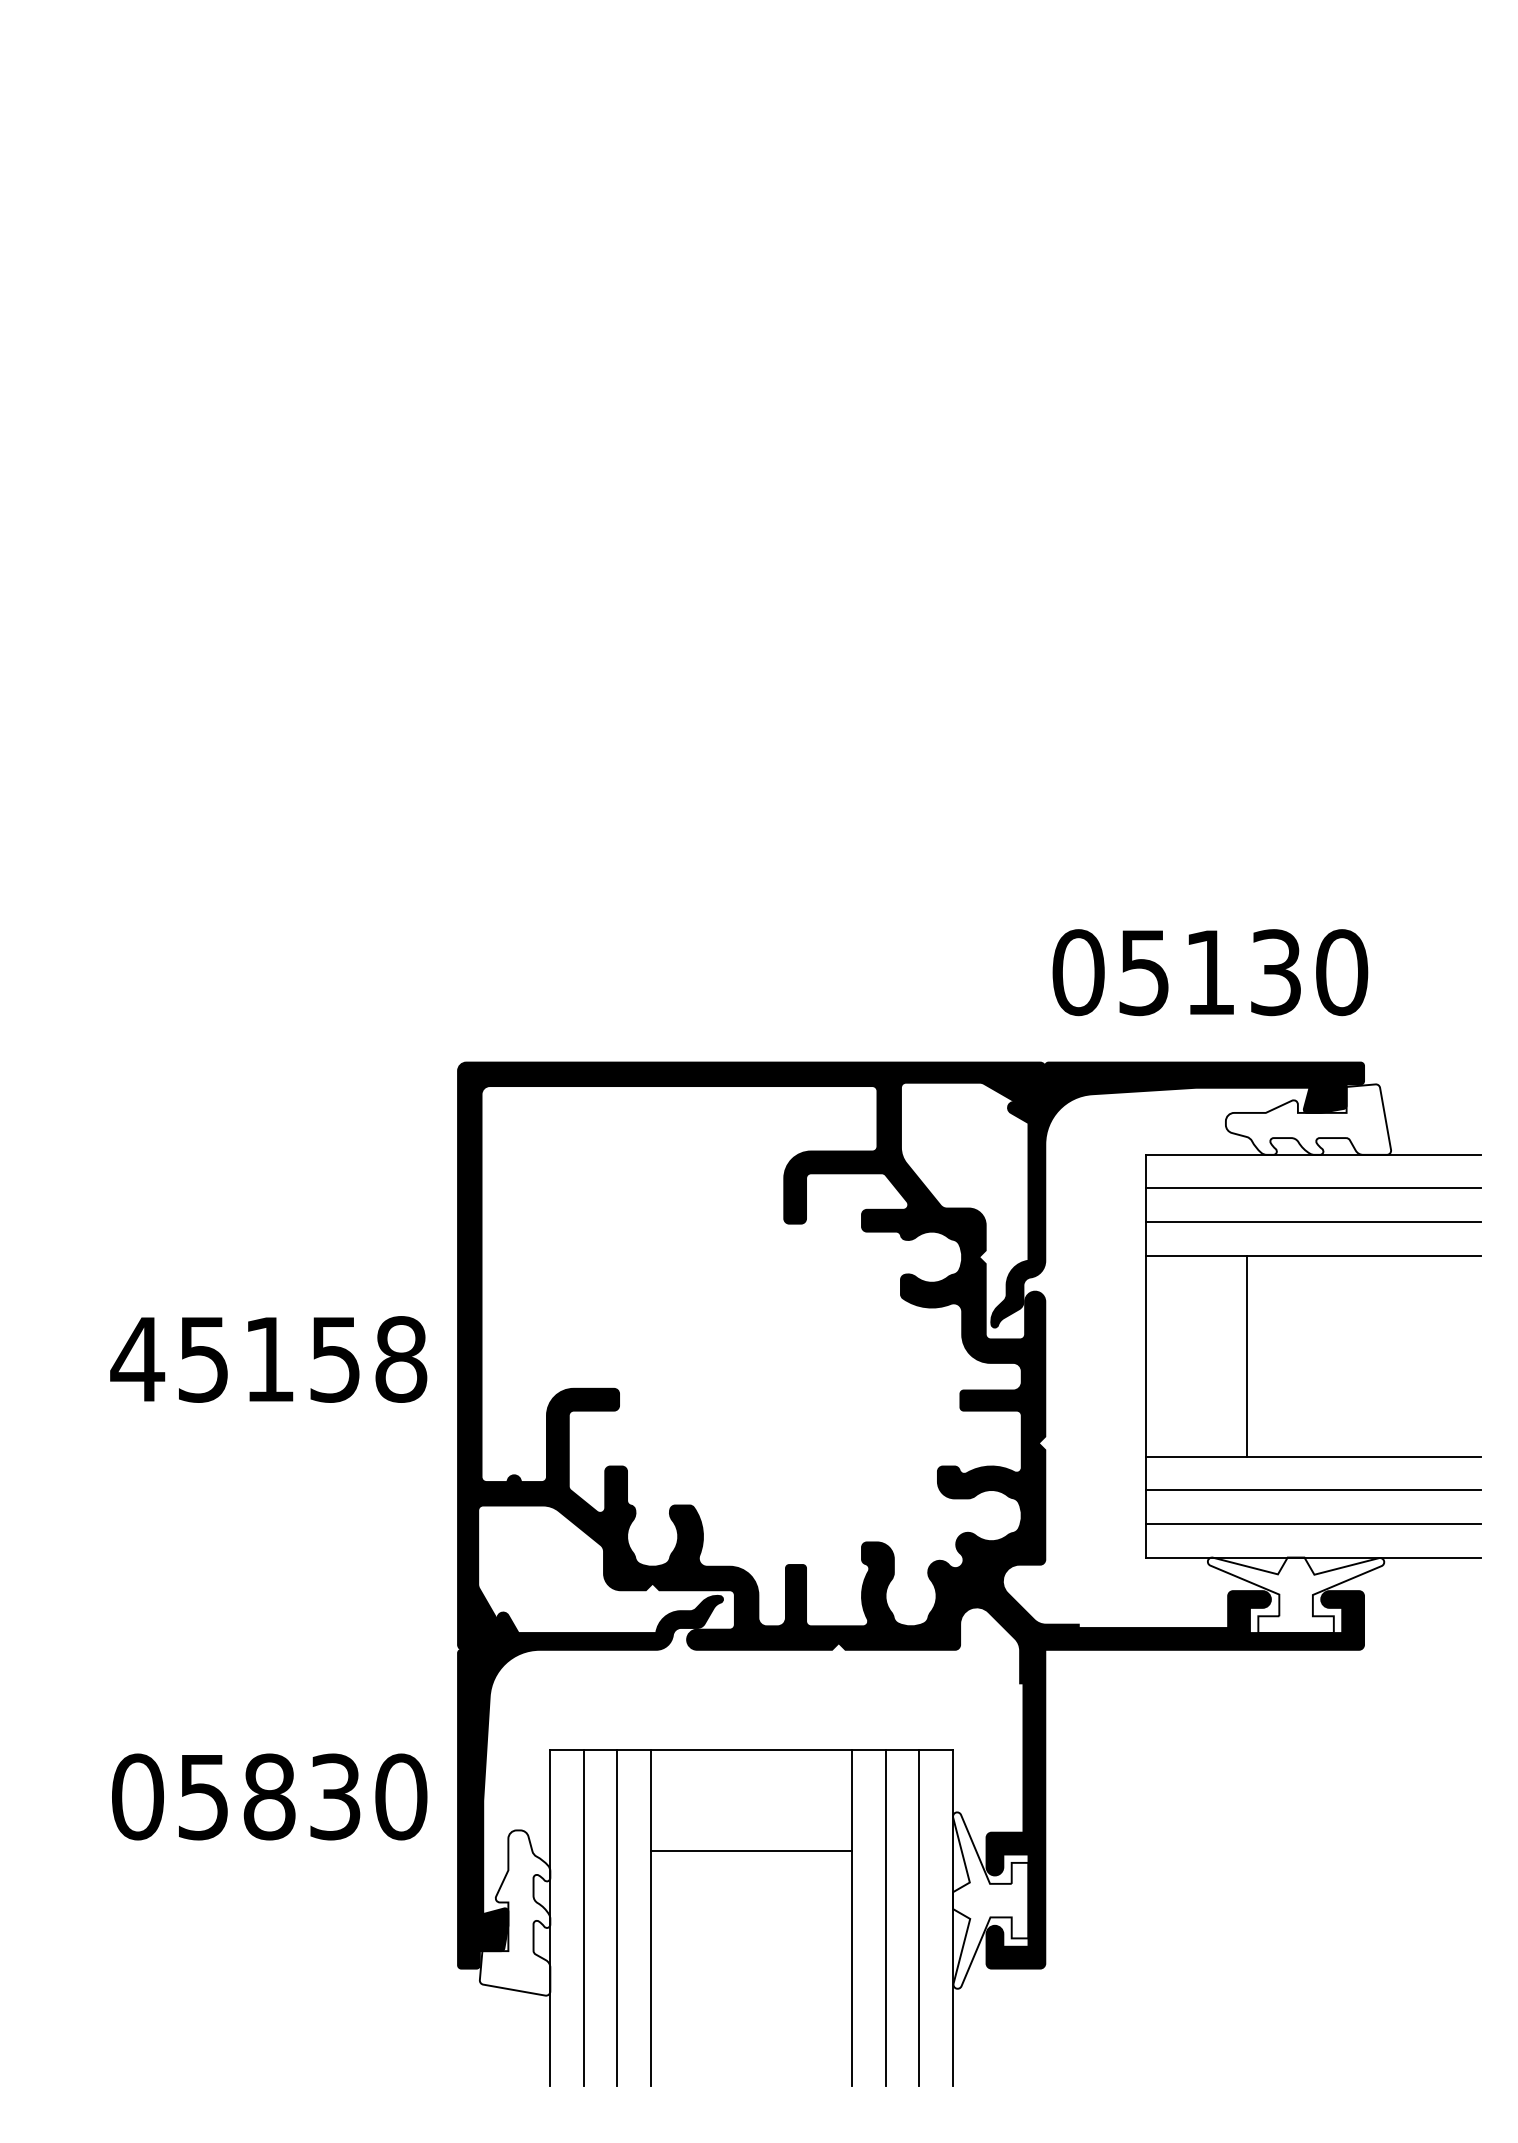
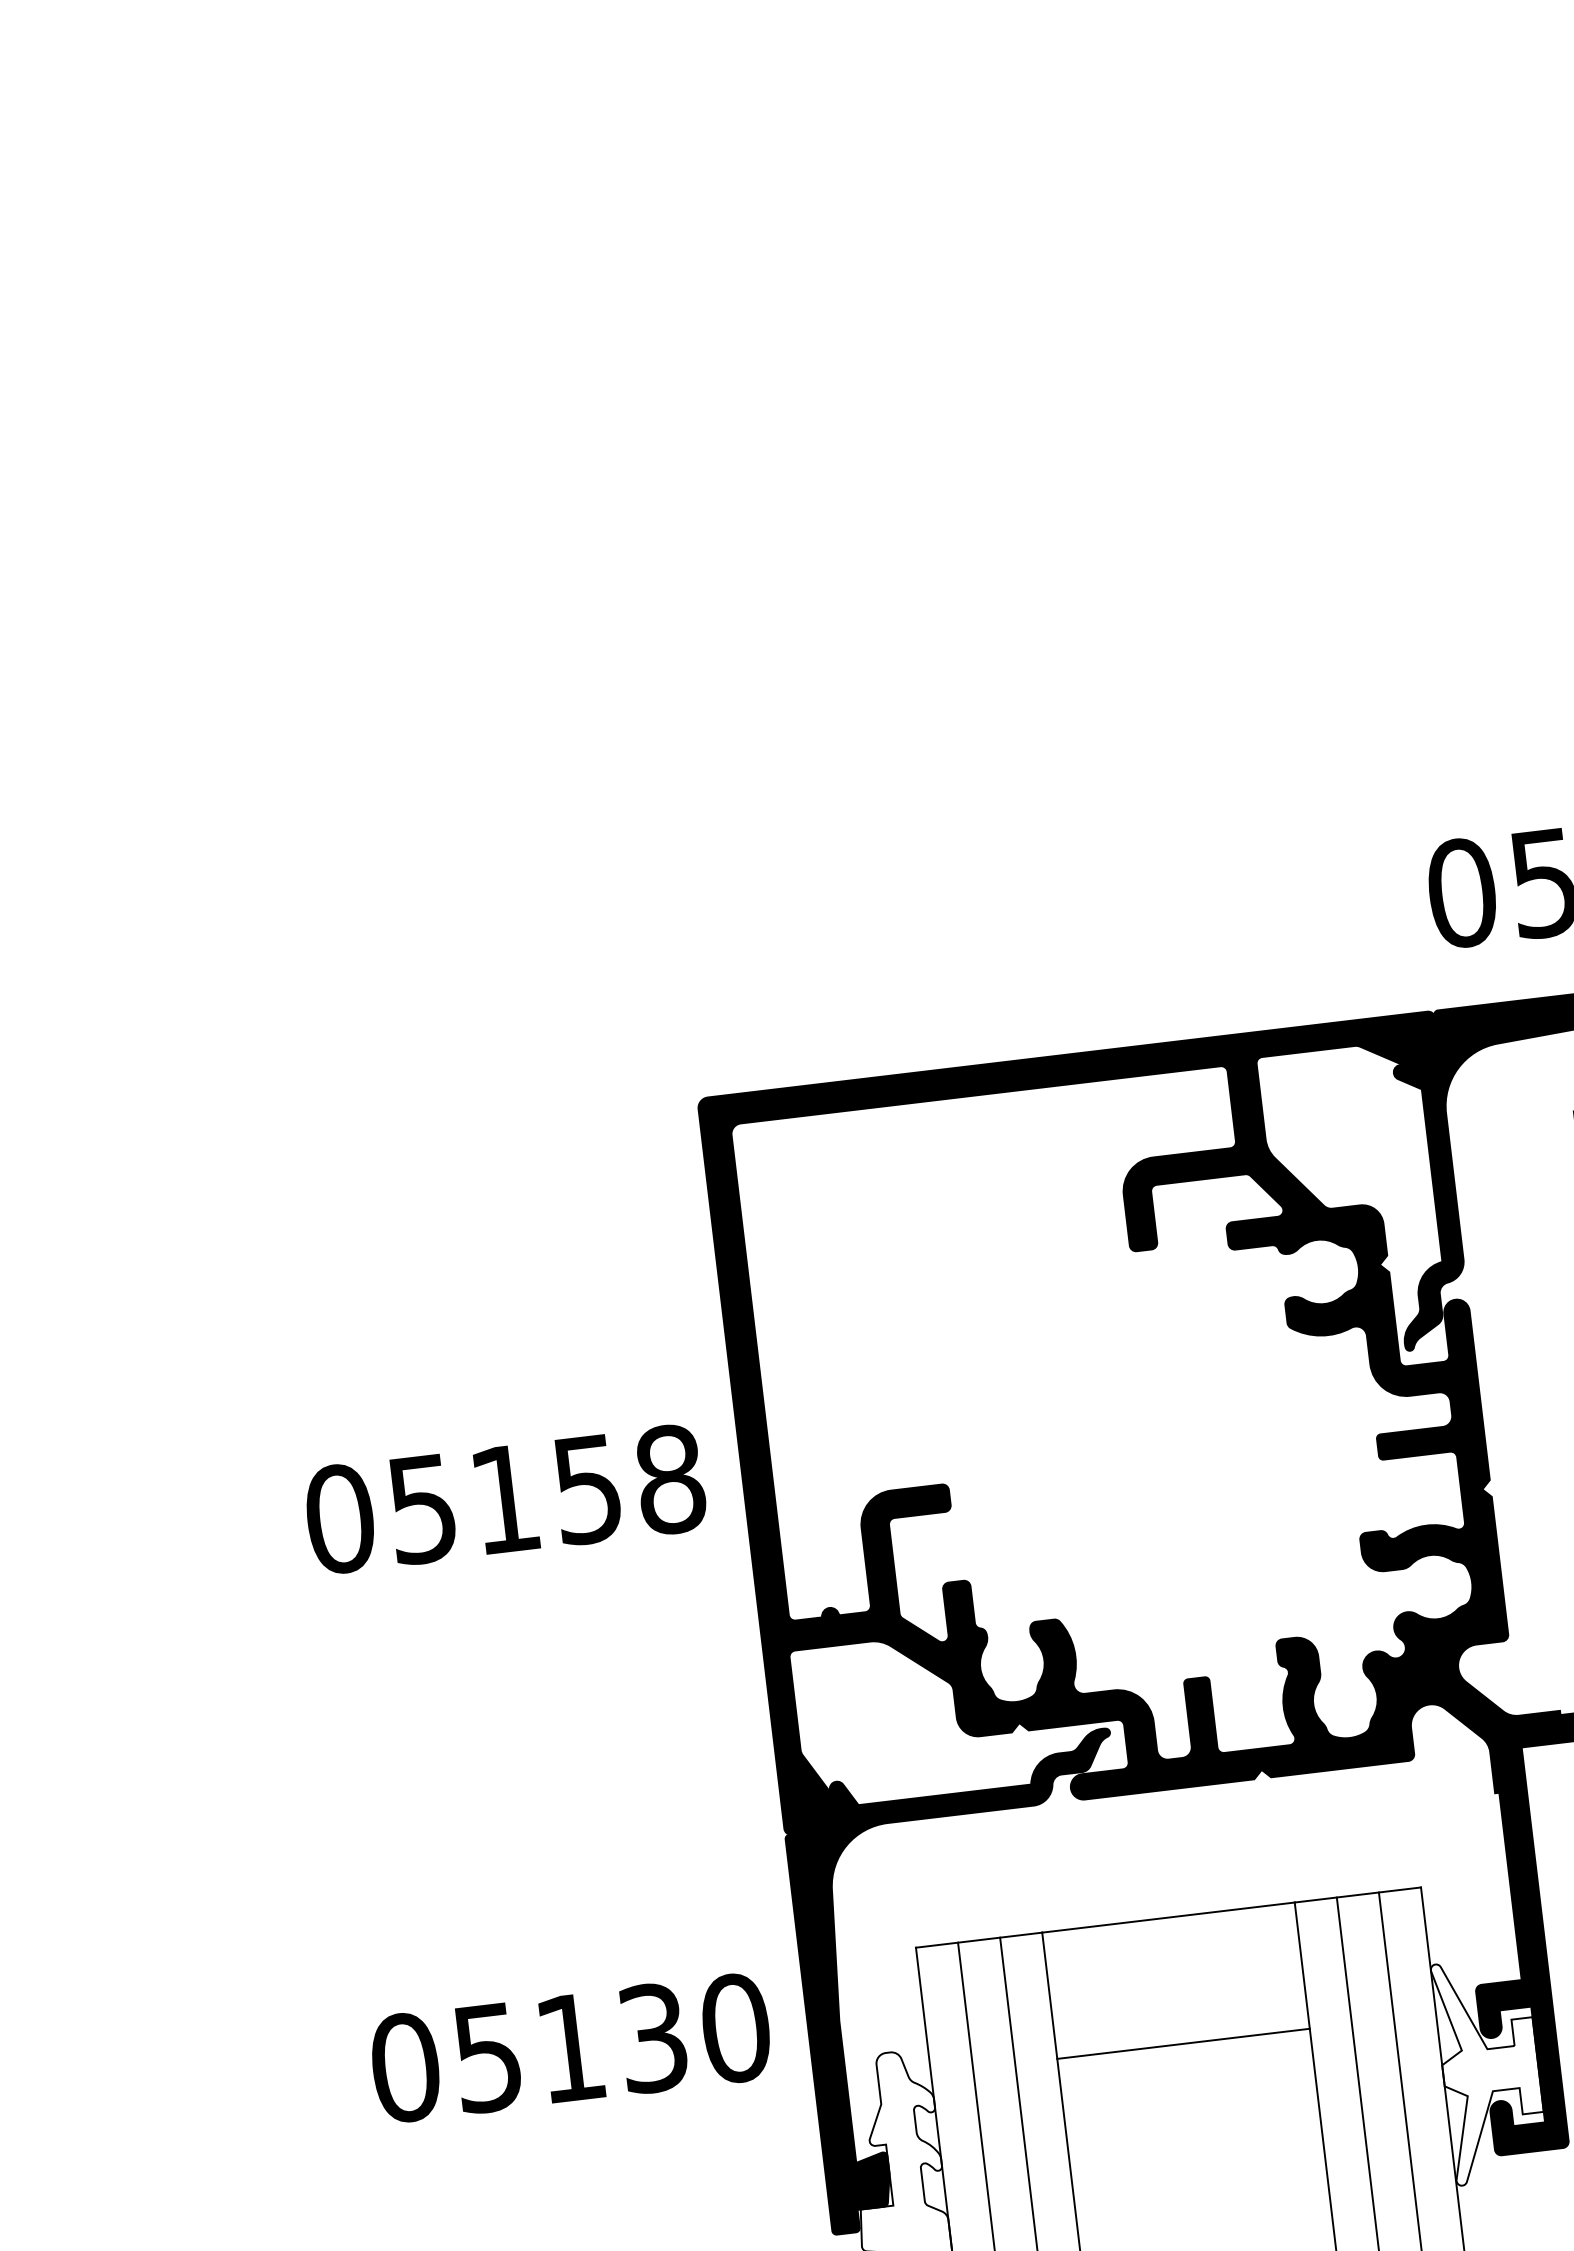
text: (137, 1359) -> (339, 1519), 45158 -> 05158
text: (269, 1796) -> (570, 2047), 05830 -> 05130

